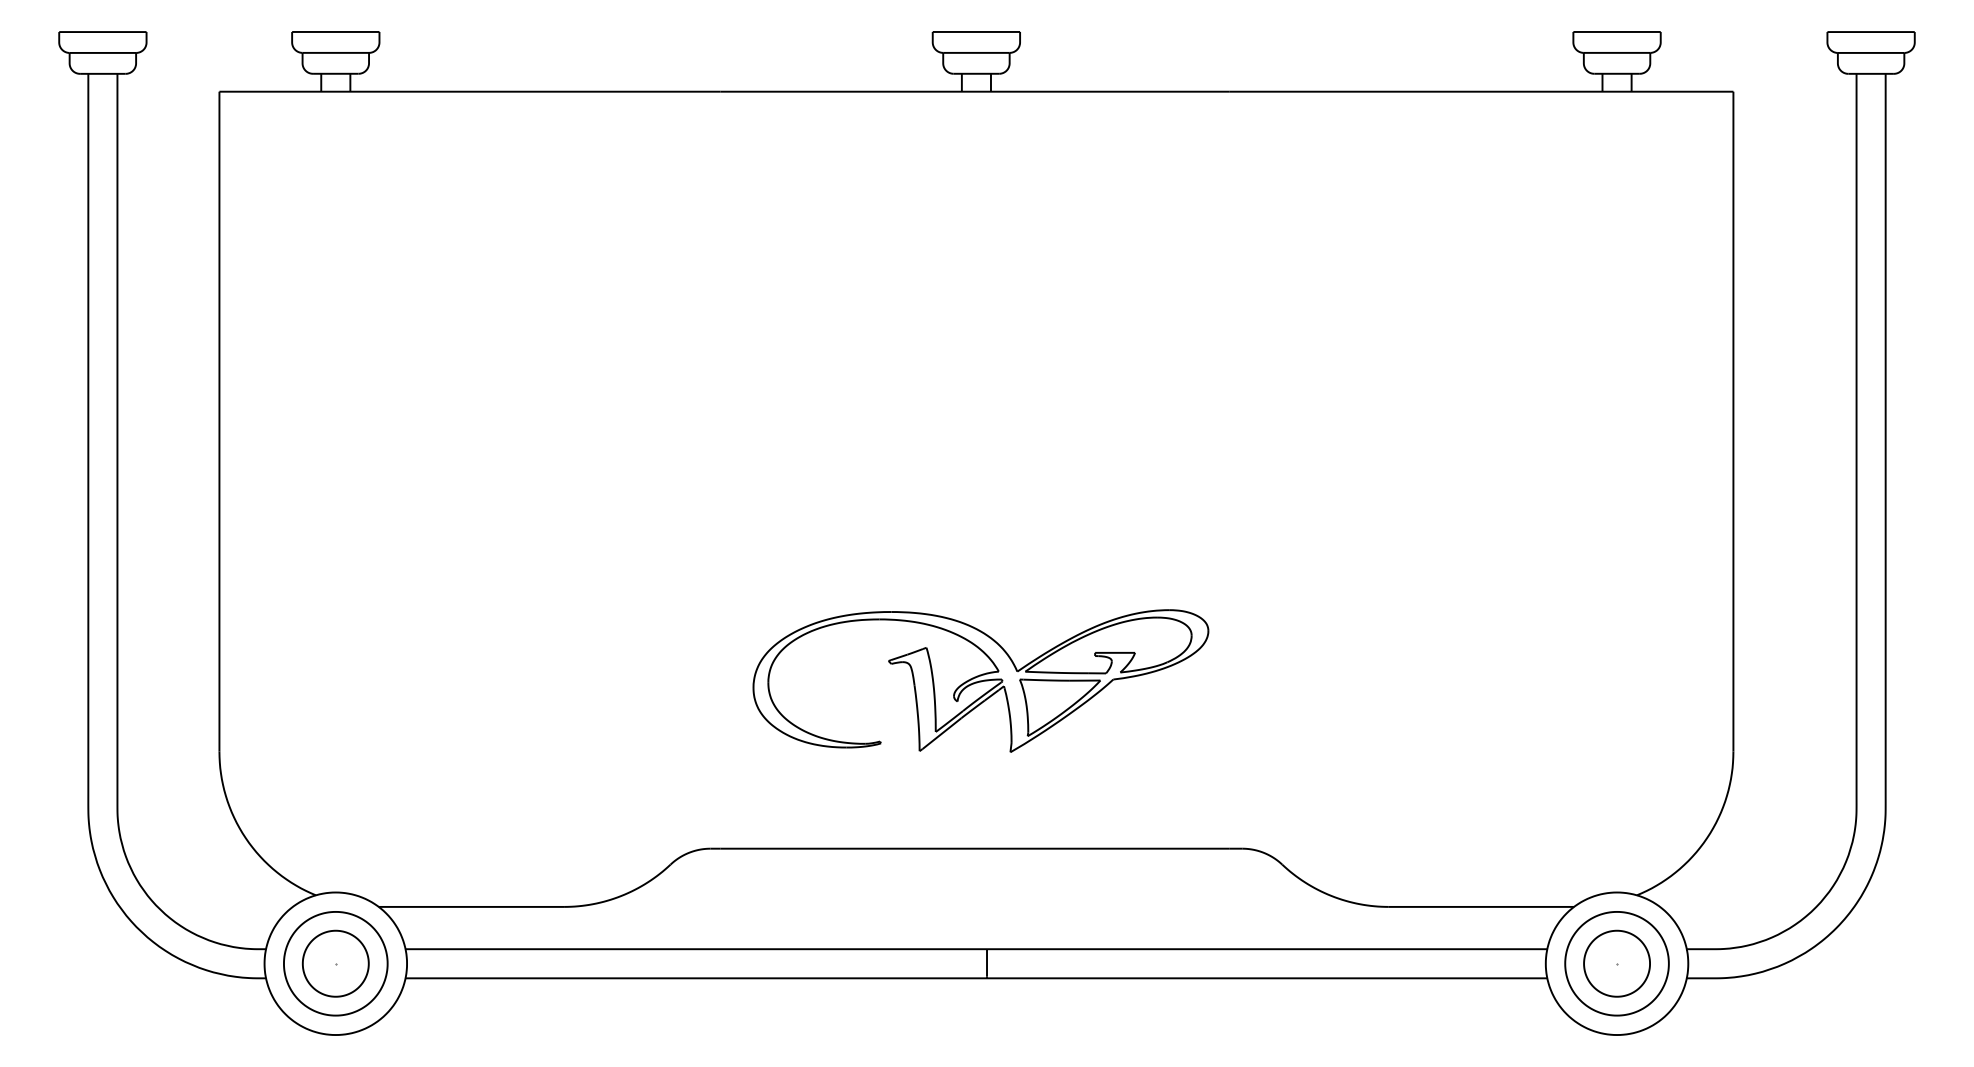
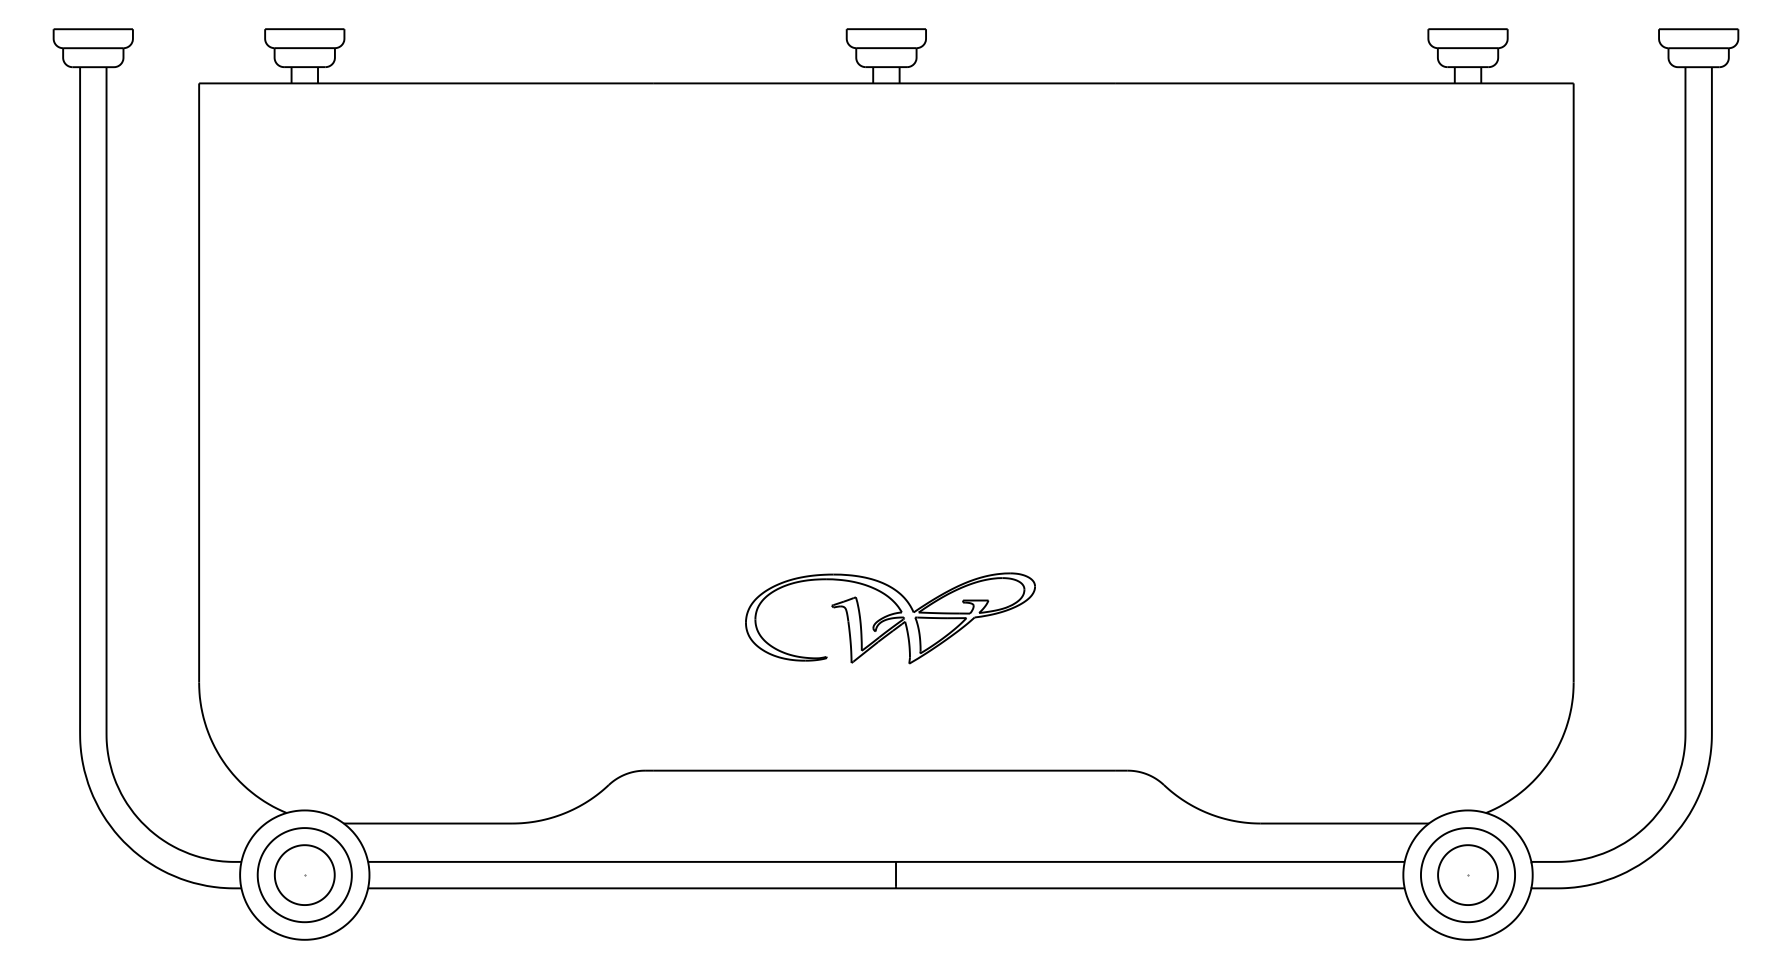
part: (980, 680) -> (890, 617), size x0.7

